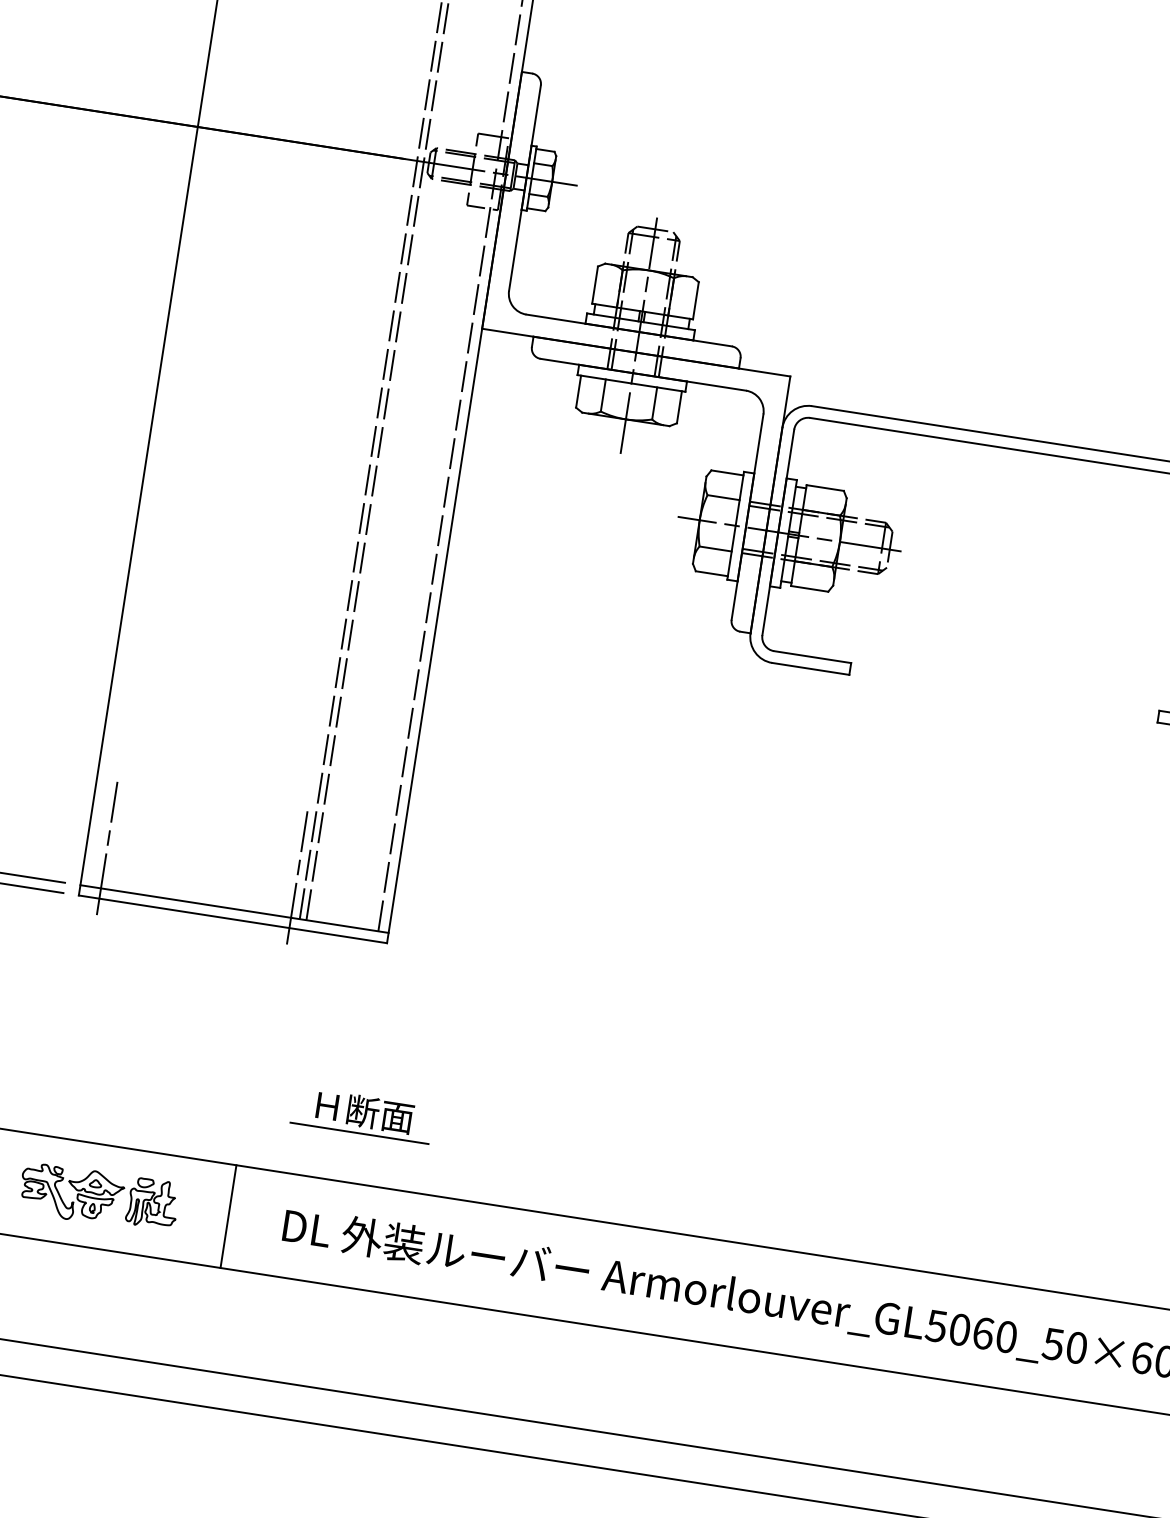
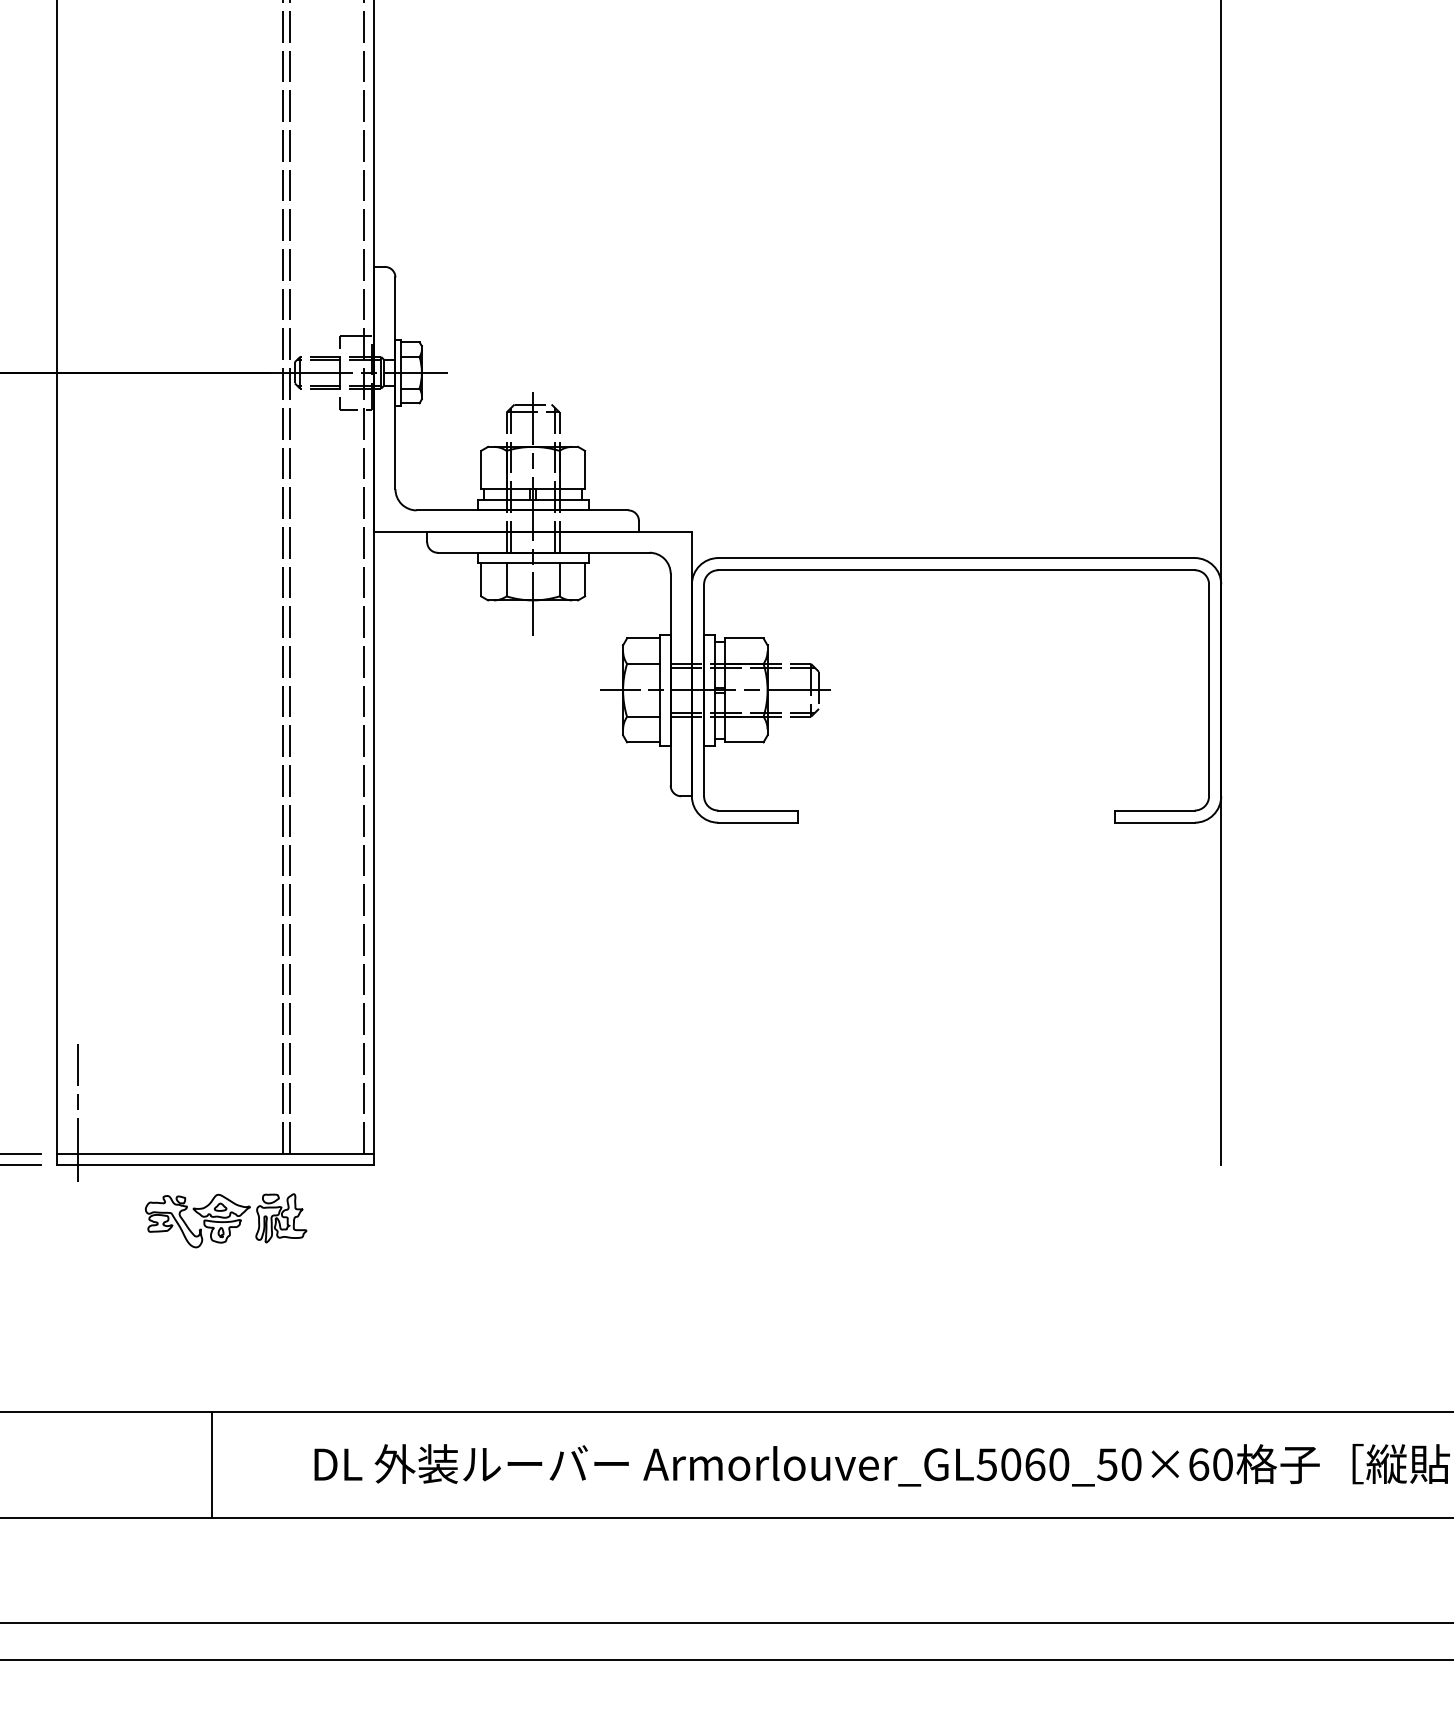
line: (297, 877) -> (273, 1112), removed
part: (361, 1113) -> (375, 1340), removed
part: (99, 1197) -> (226, 1220), moved
line: (228, 1216) -> (212, 1464), moved

